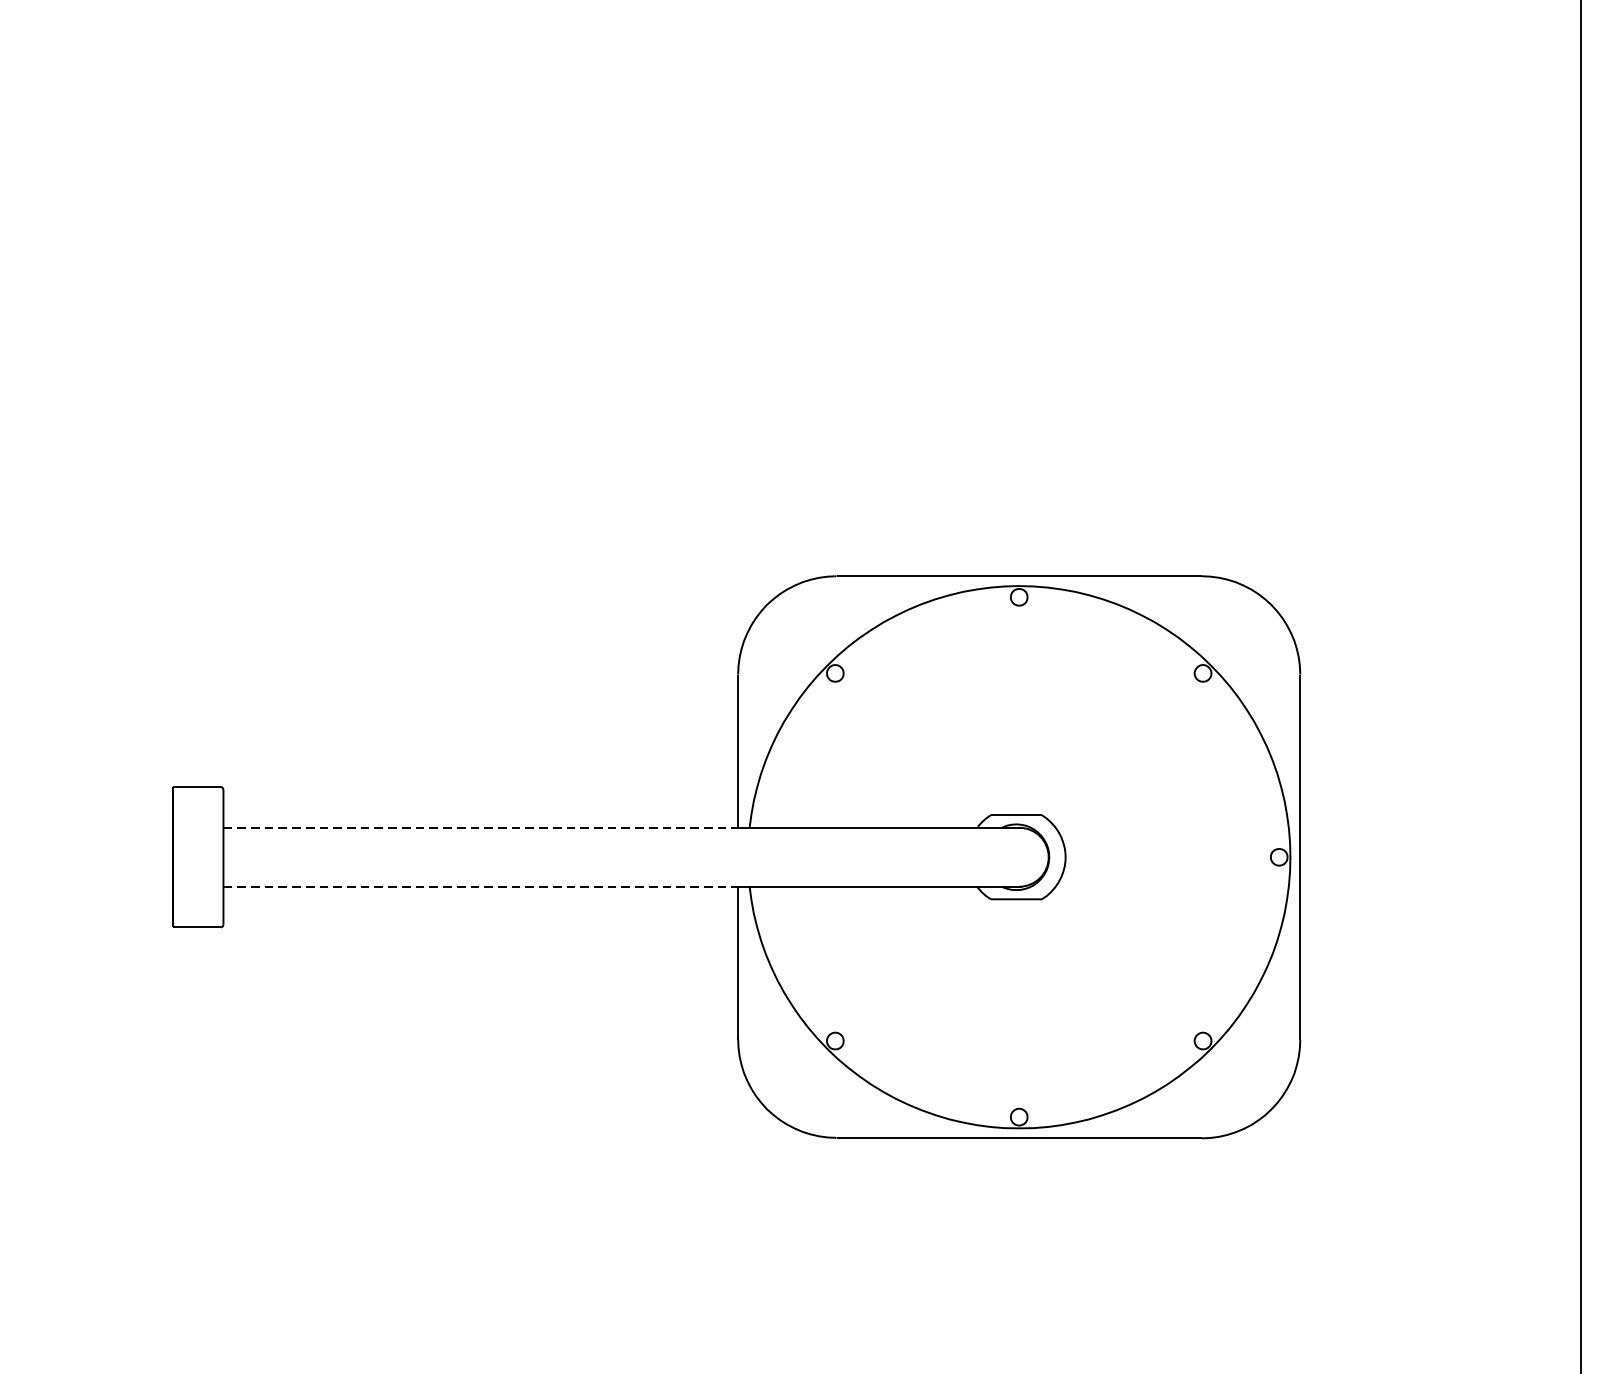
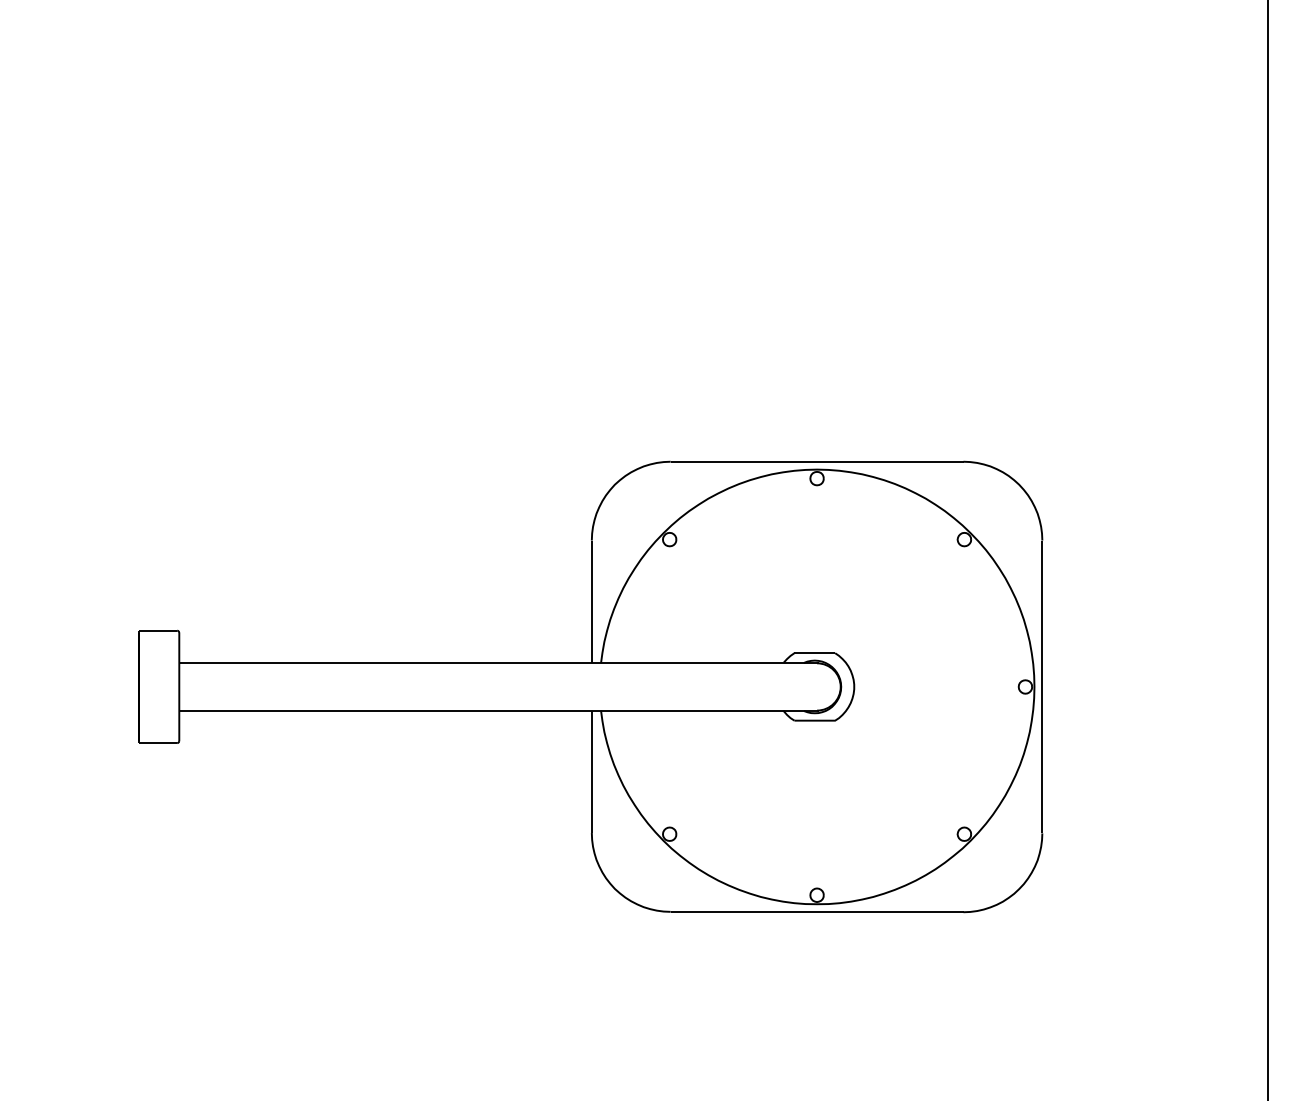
line: (481, 827) -> (386, 663), dashed -> solid
line: (481, 886) -> (386, 710), dashed -> solid

